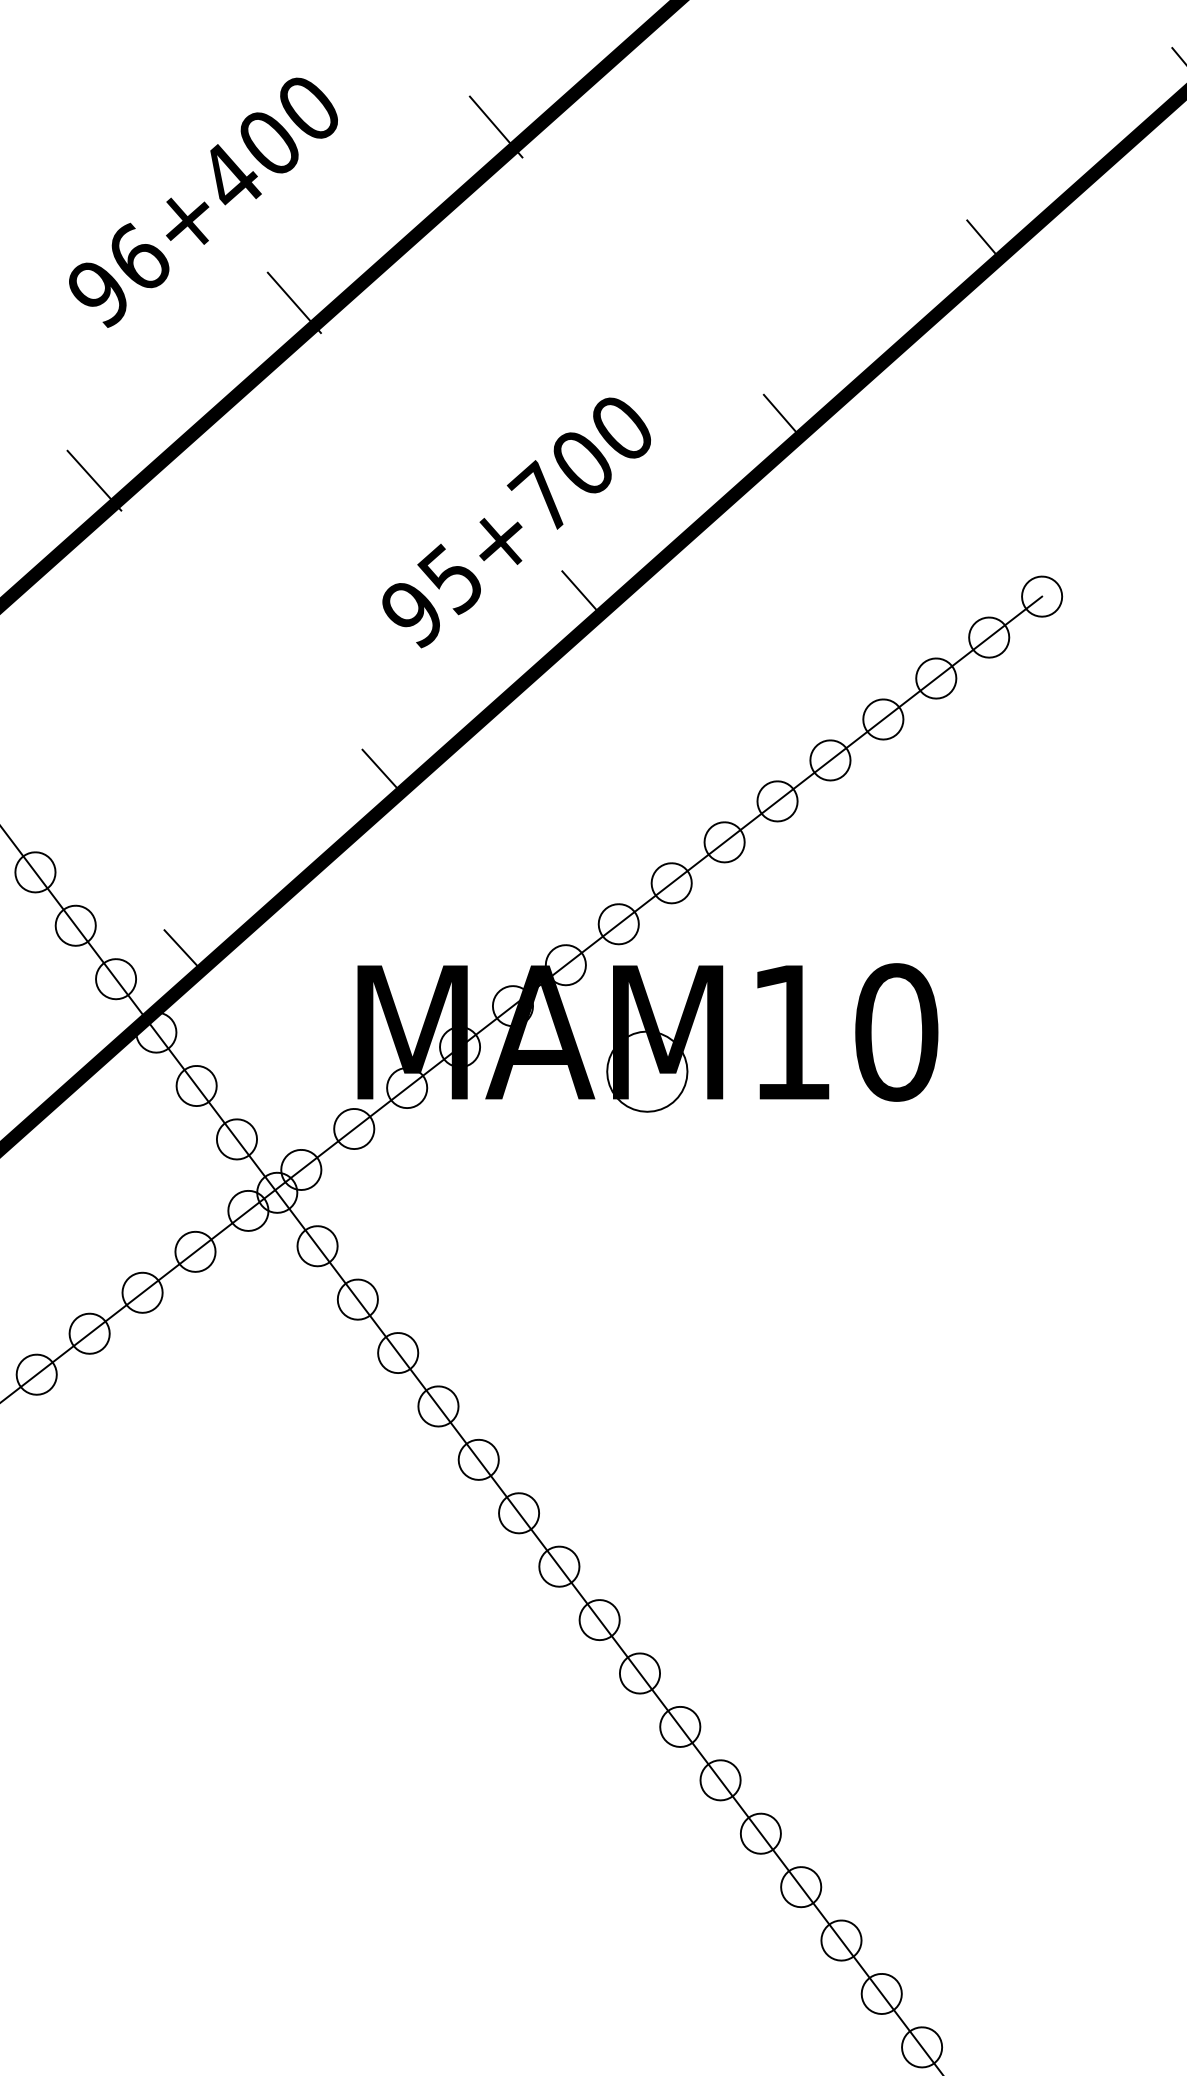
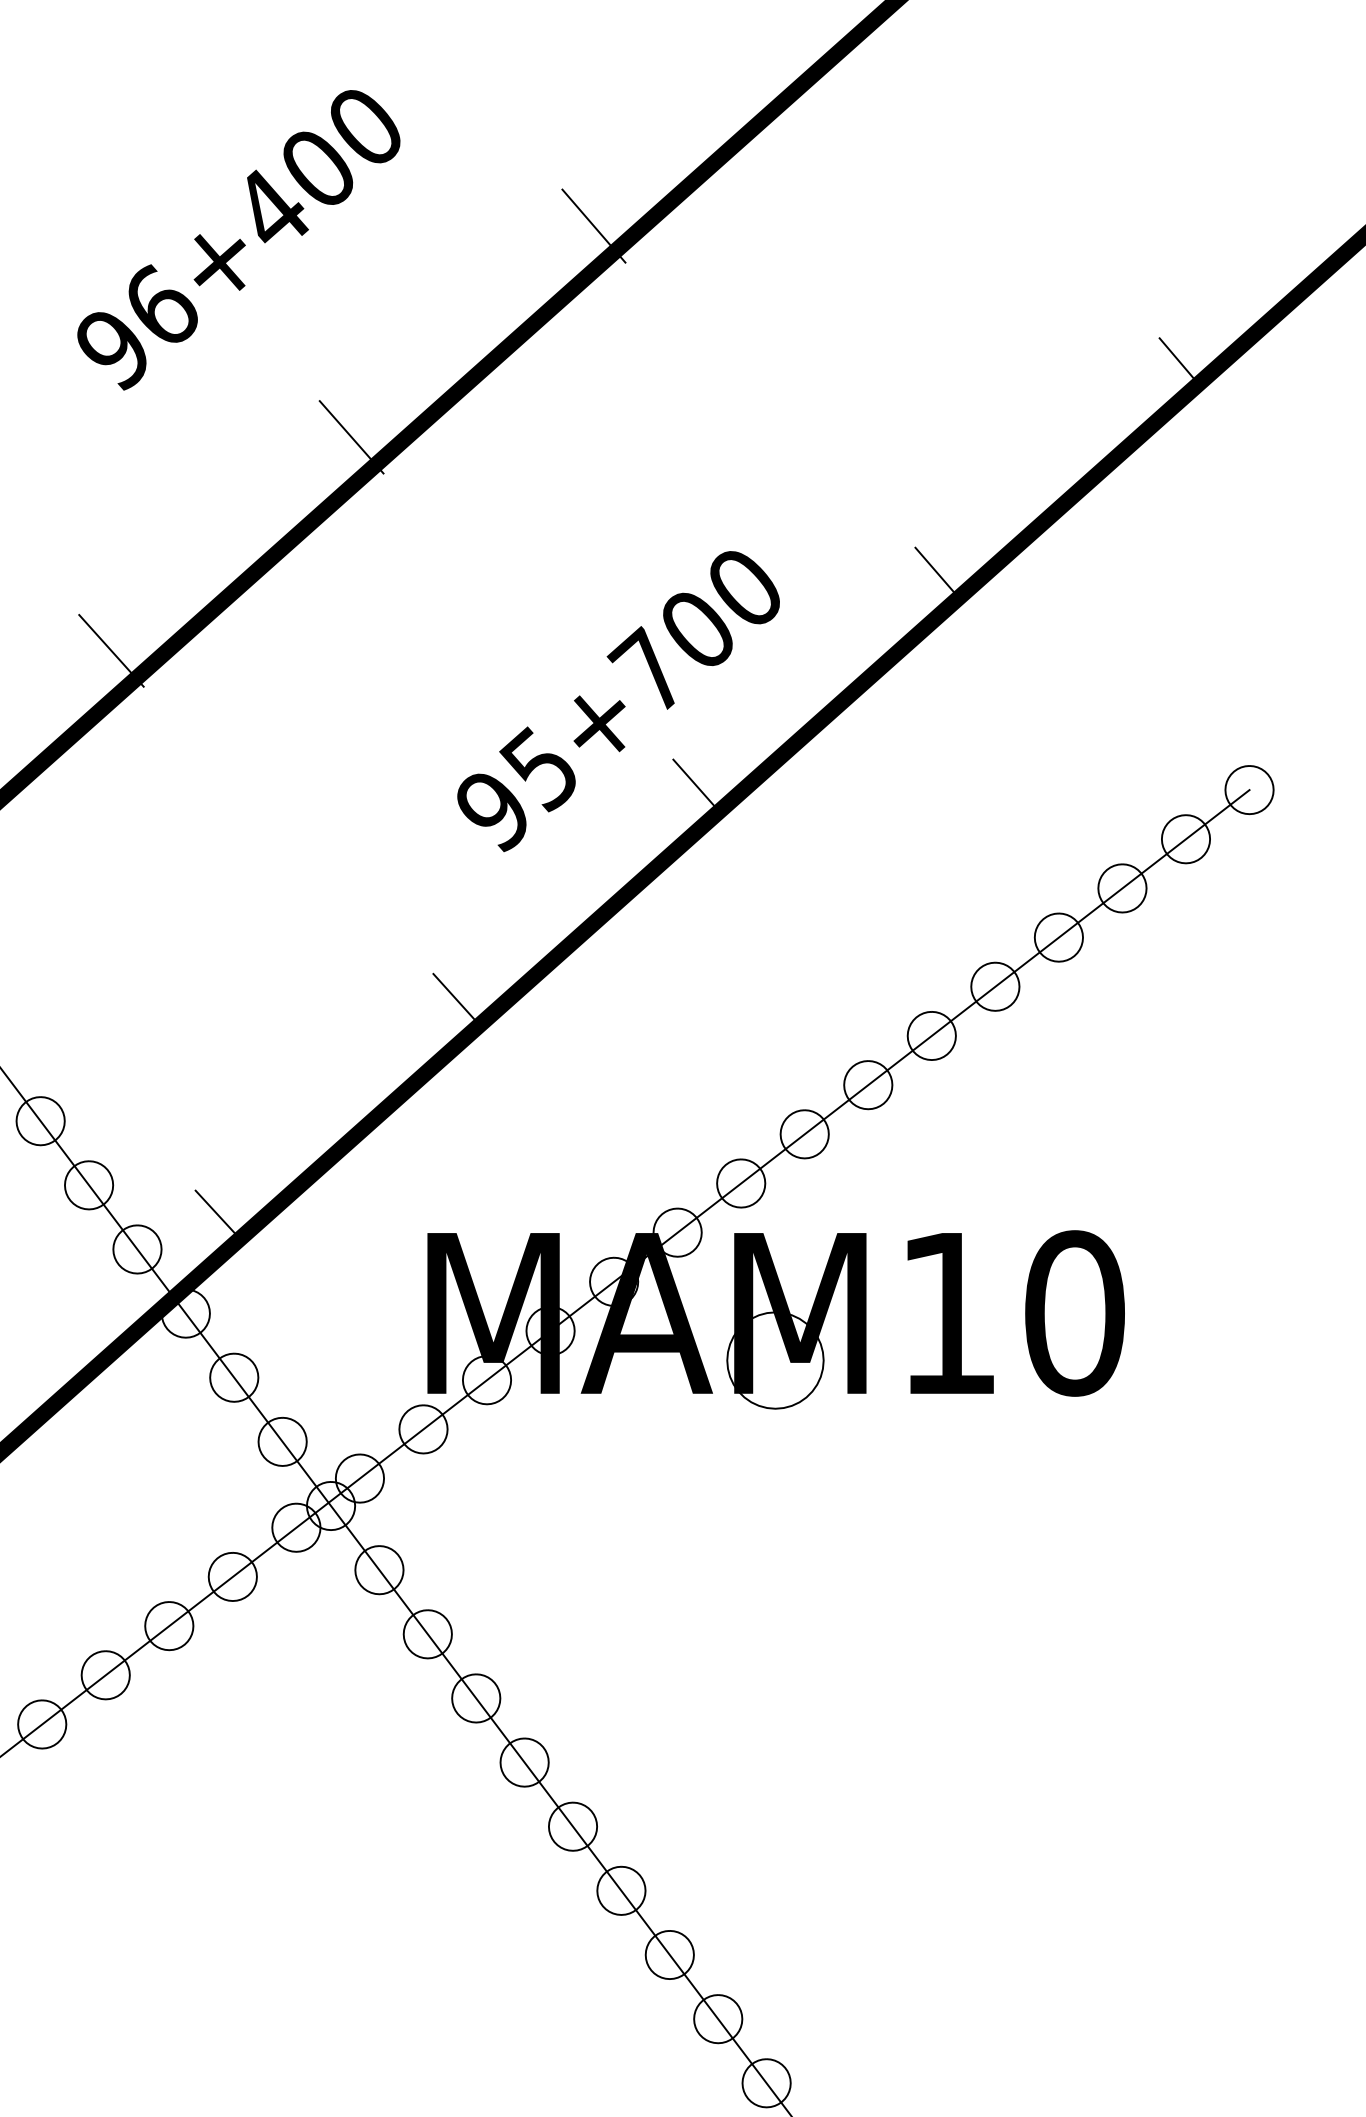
text: (203, 202) -> (238, 239), moved

